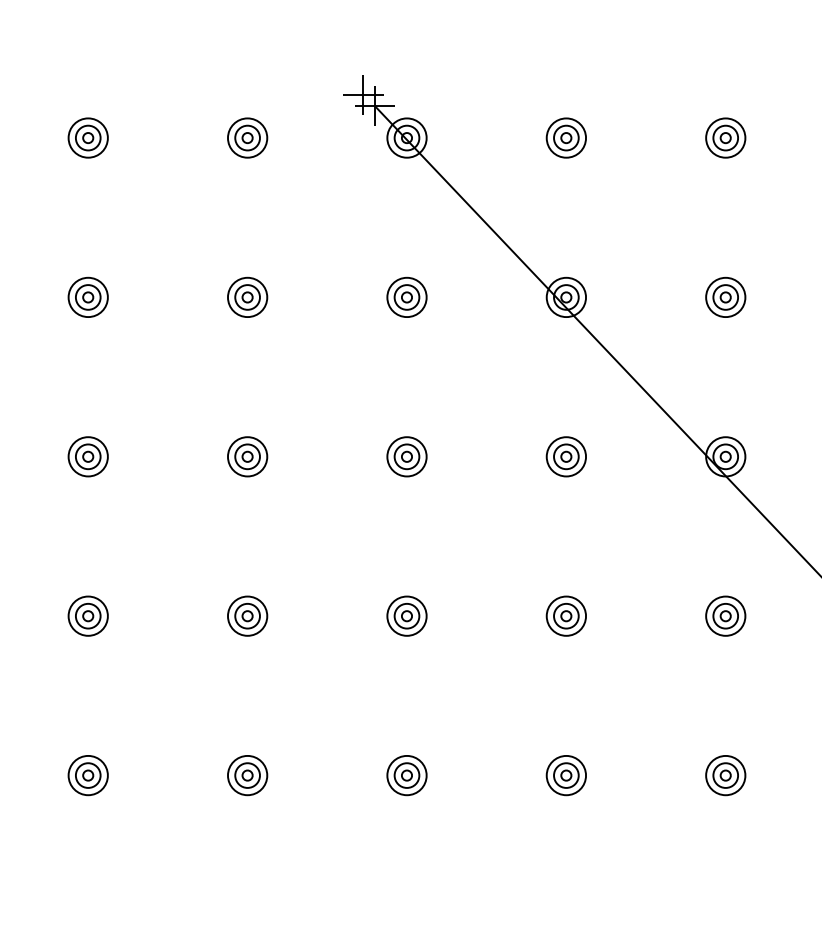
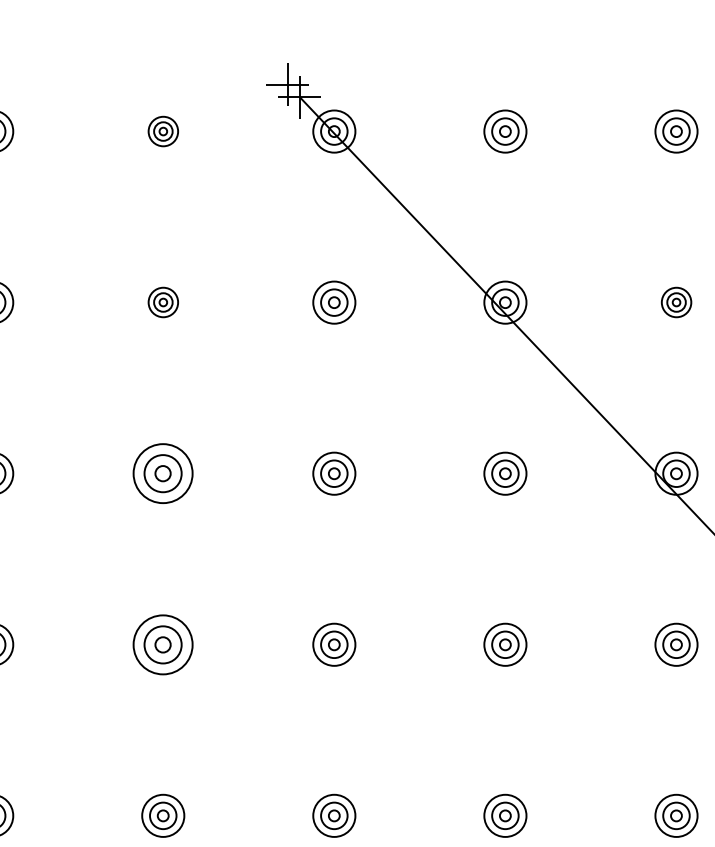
part: (247, 137) -> (163, 130), size x0.7
part: (247, 296) -> (163, 301), size x0.7
part: (725, 296) -> (676, 301), size x0.7
part: (247, 456) -> (163, 473), size x1.4
part: (247, 615) -> (163, 644), size x1.4

